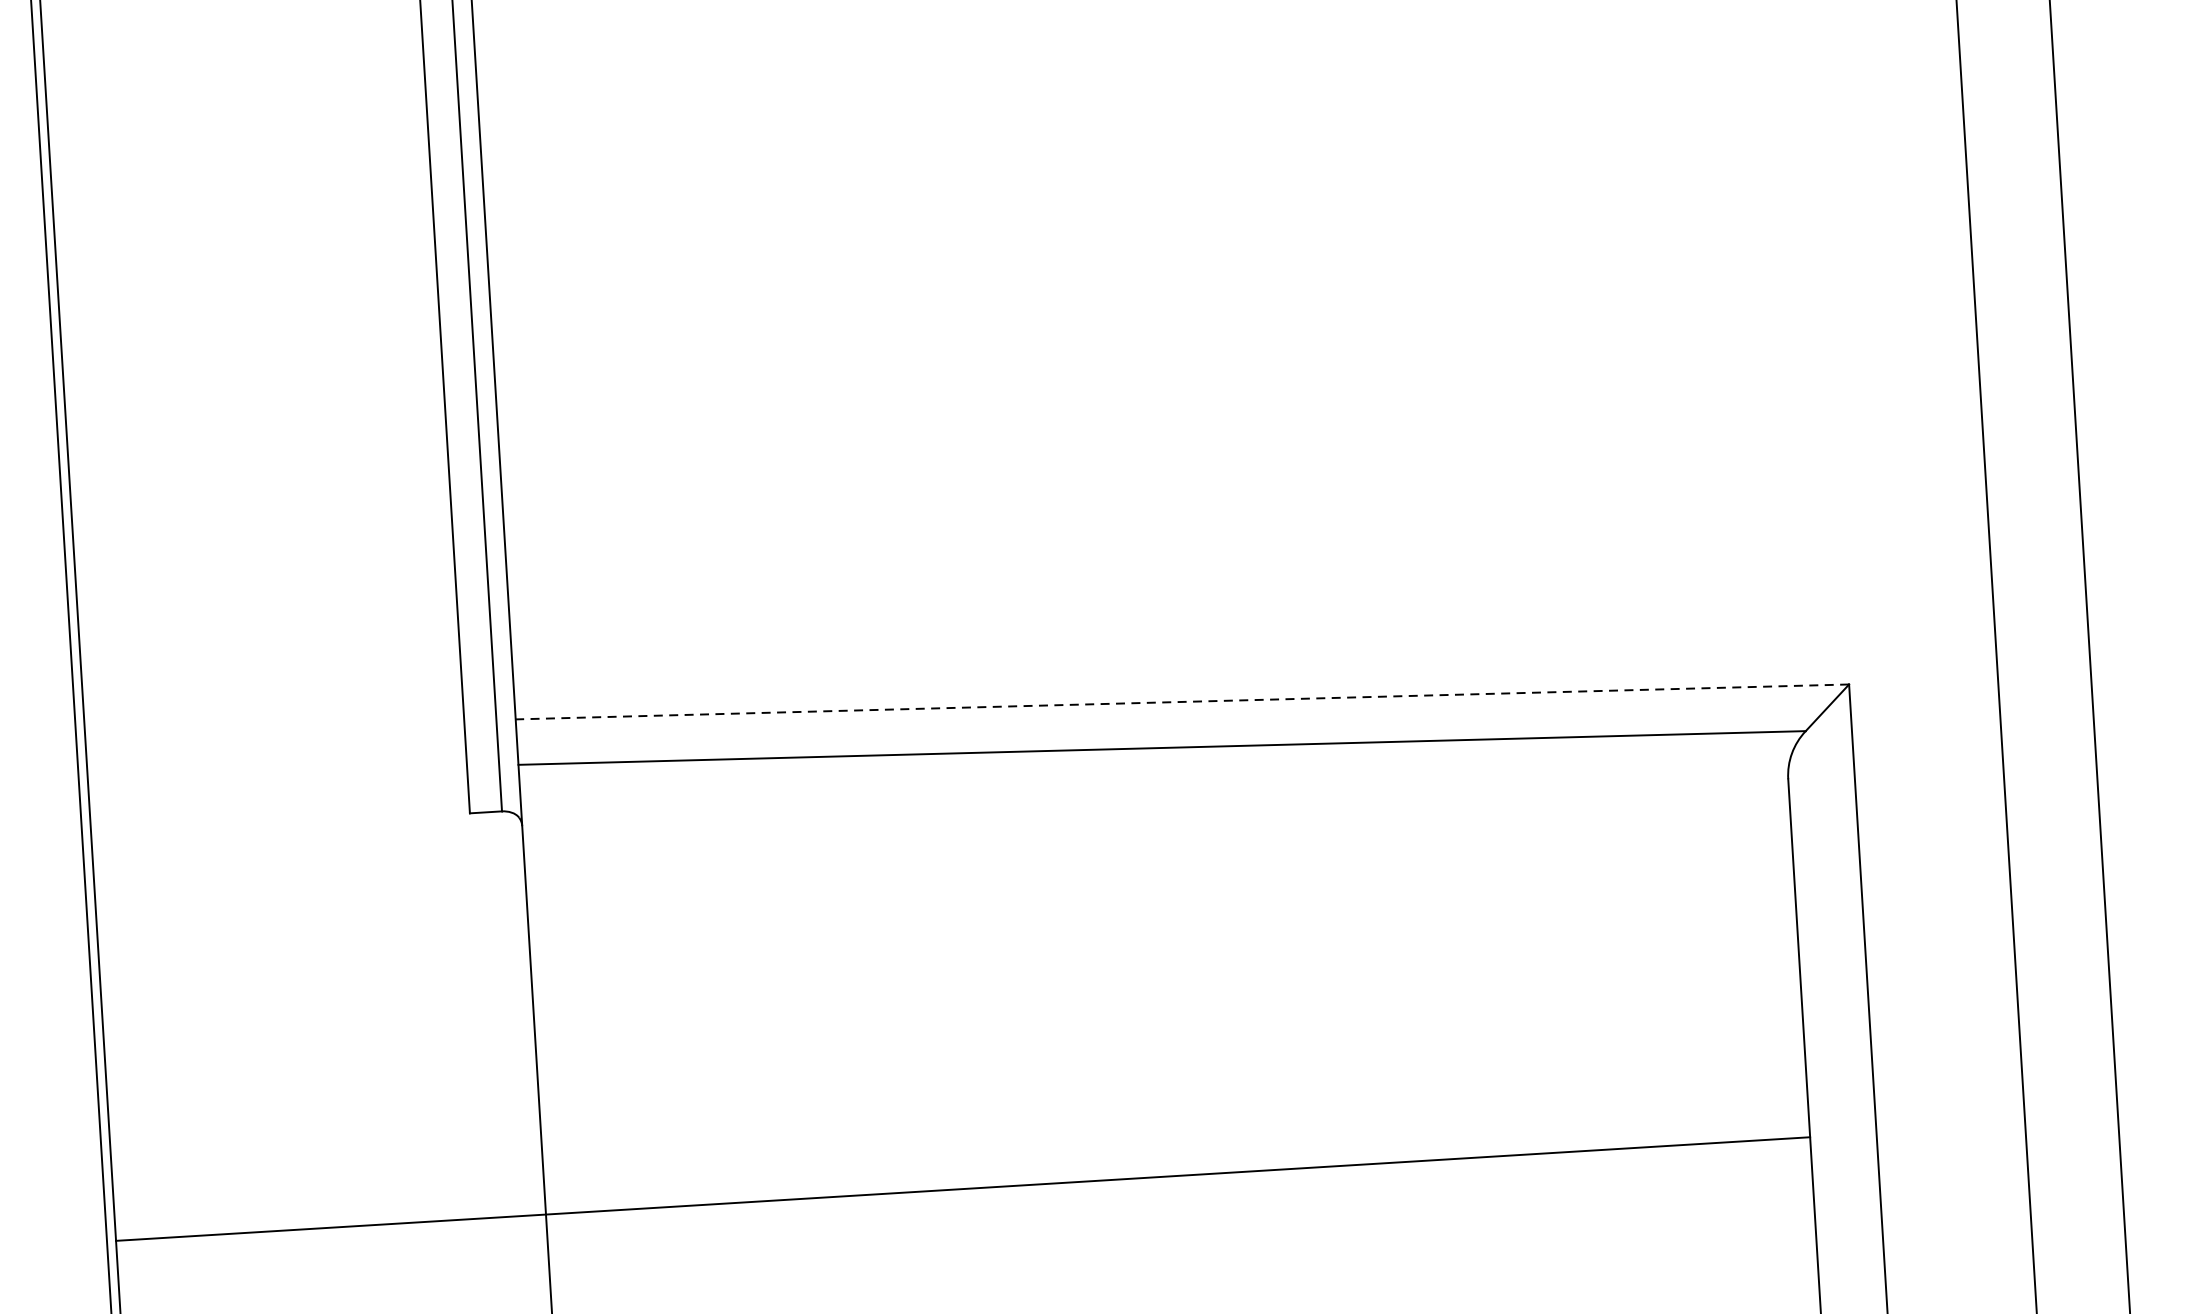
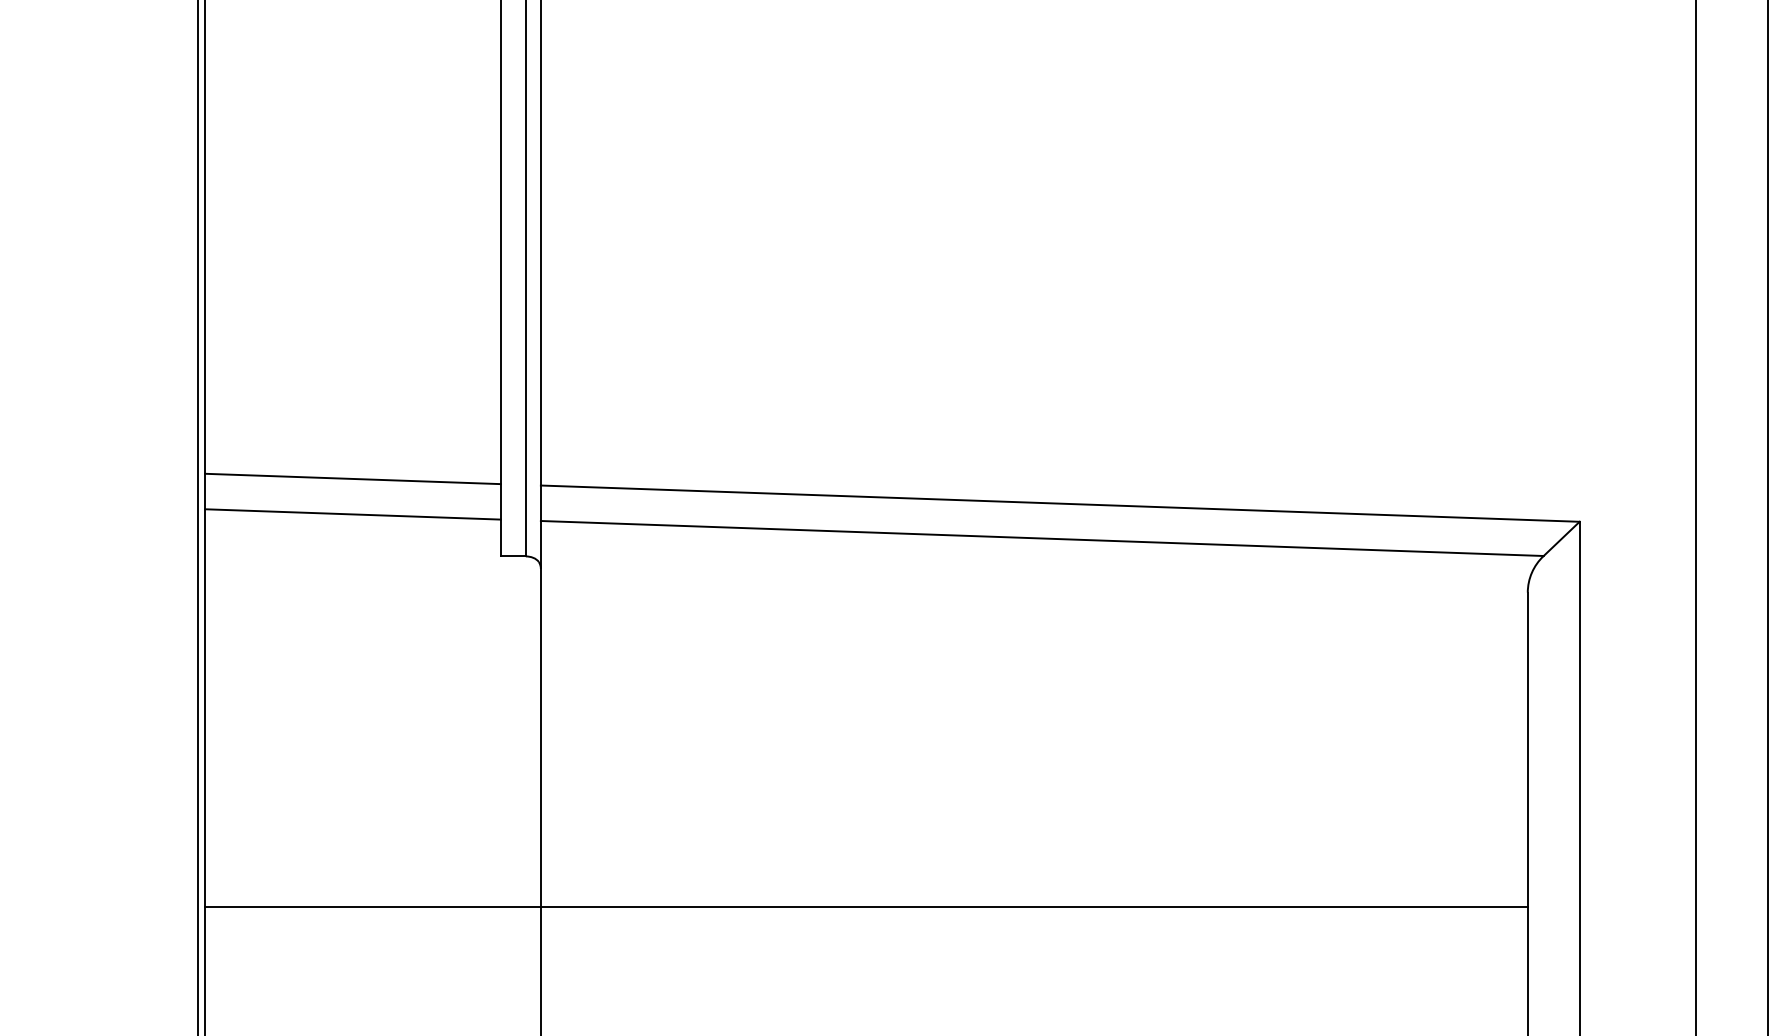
line: (1182, 701) -> (1060, 503), dashed -> solid
line: (273, 725) -> (352, 478), added
line: (276, 771) -> (352, 514), added
line: (963, 1189) -> (866, 907), moved

